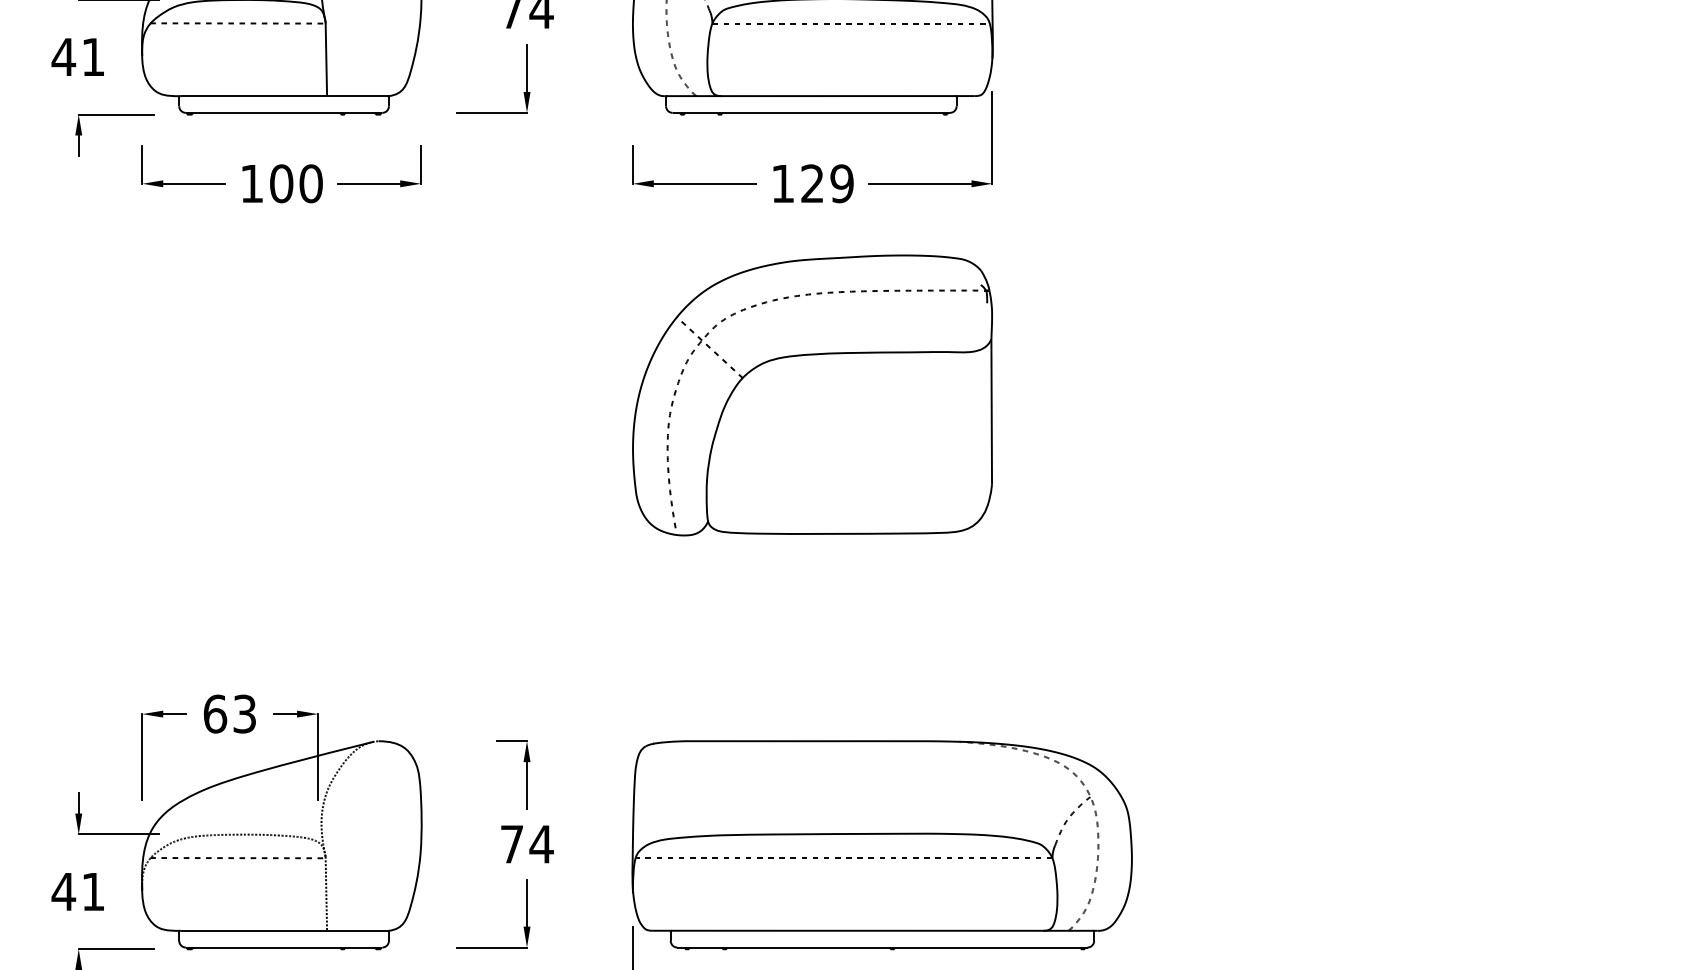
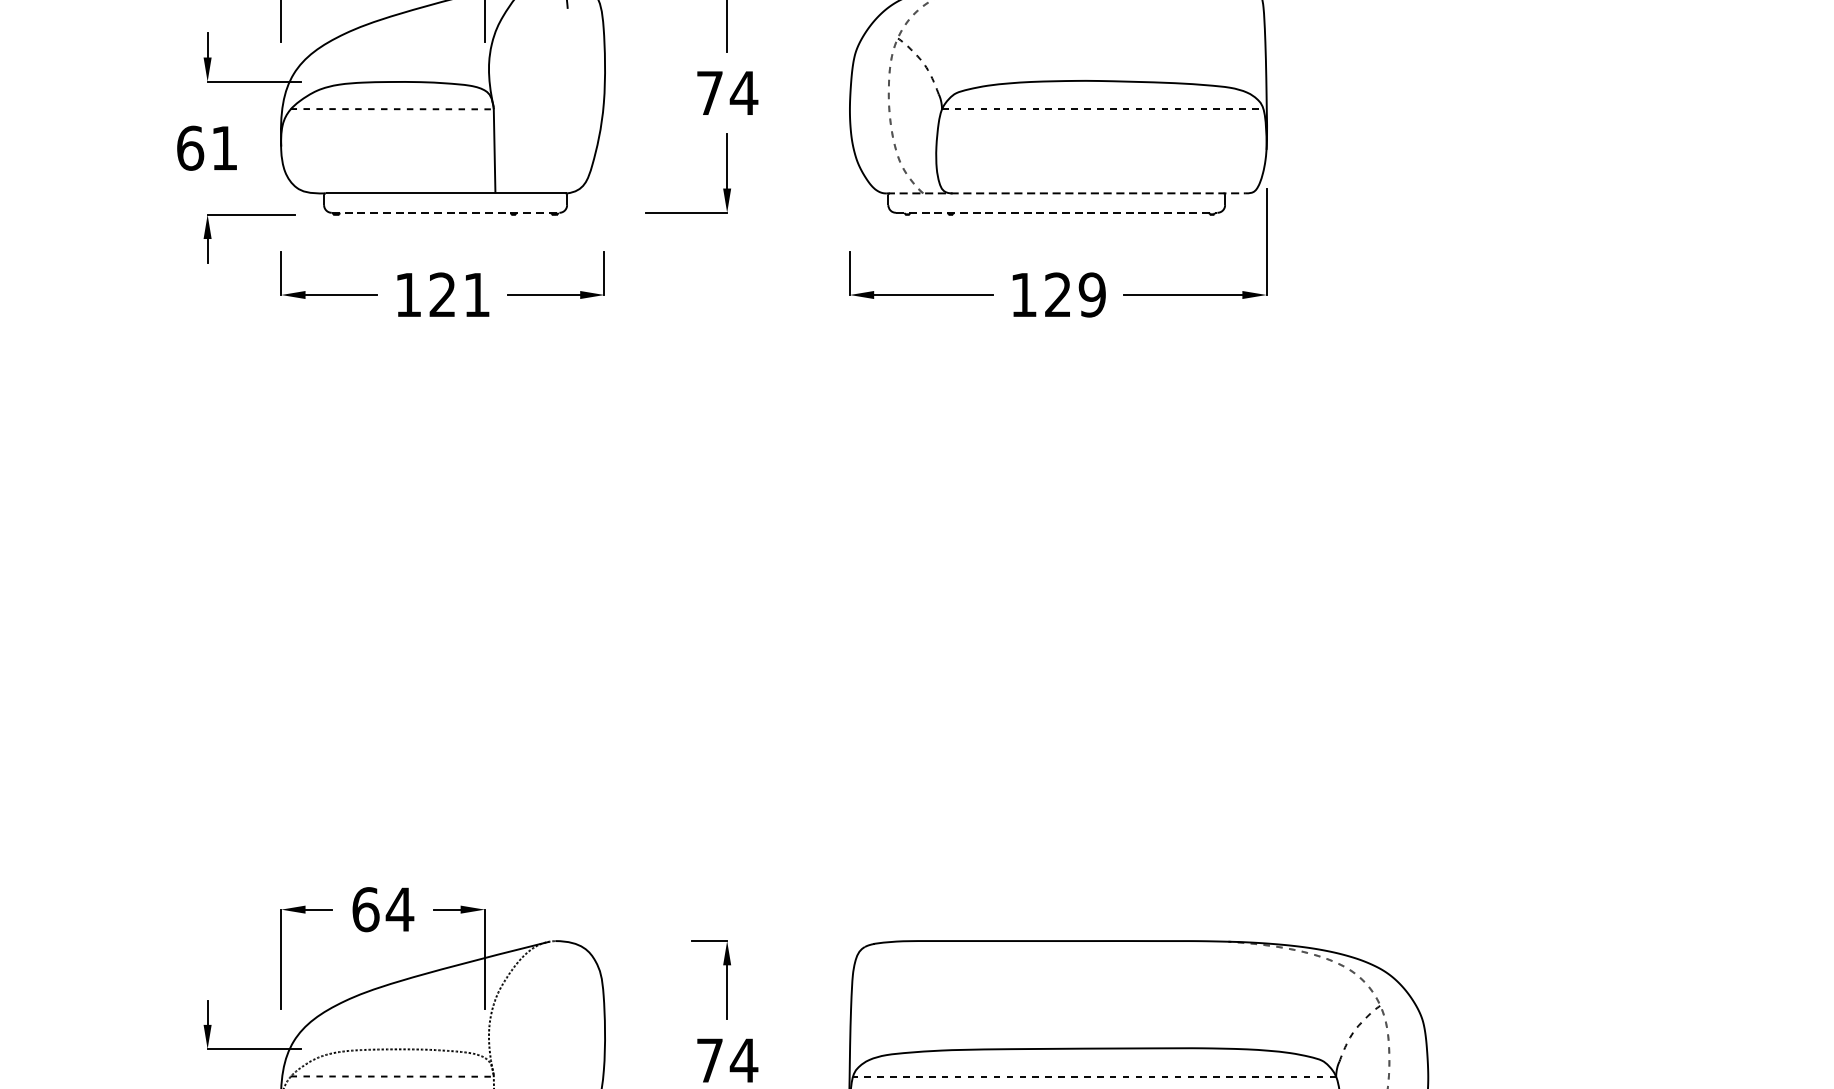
text: (63, 56) -> (189, 147), 41 -> 61
line: (819, 96) -> (1066, 193), solid -> dashed
line: (284, 112) -> (446, 212), solid -> dashed
line: (811, 112) -> (1056, 212), solid -> dashed
text: (296, 183) -> (459, 294), 100 -> 121
part: (812, 395) -> (1058, 540), removed
text: (244, 713) -> (399, 908), 63 -> 64

